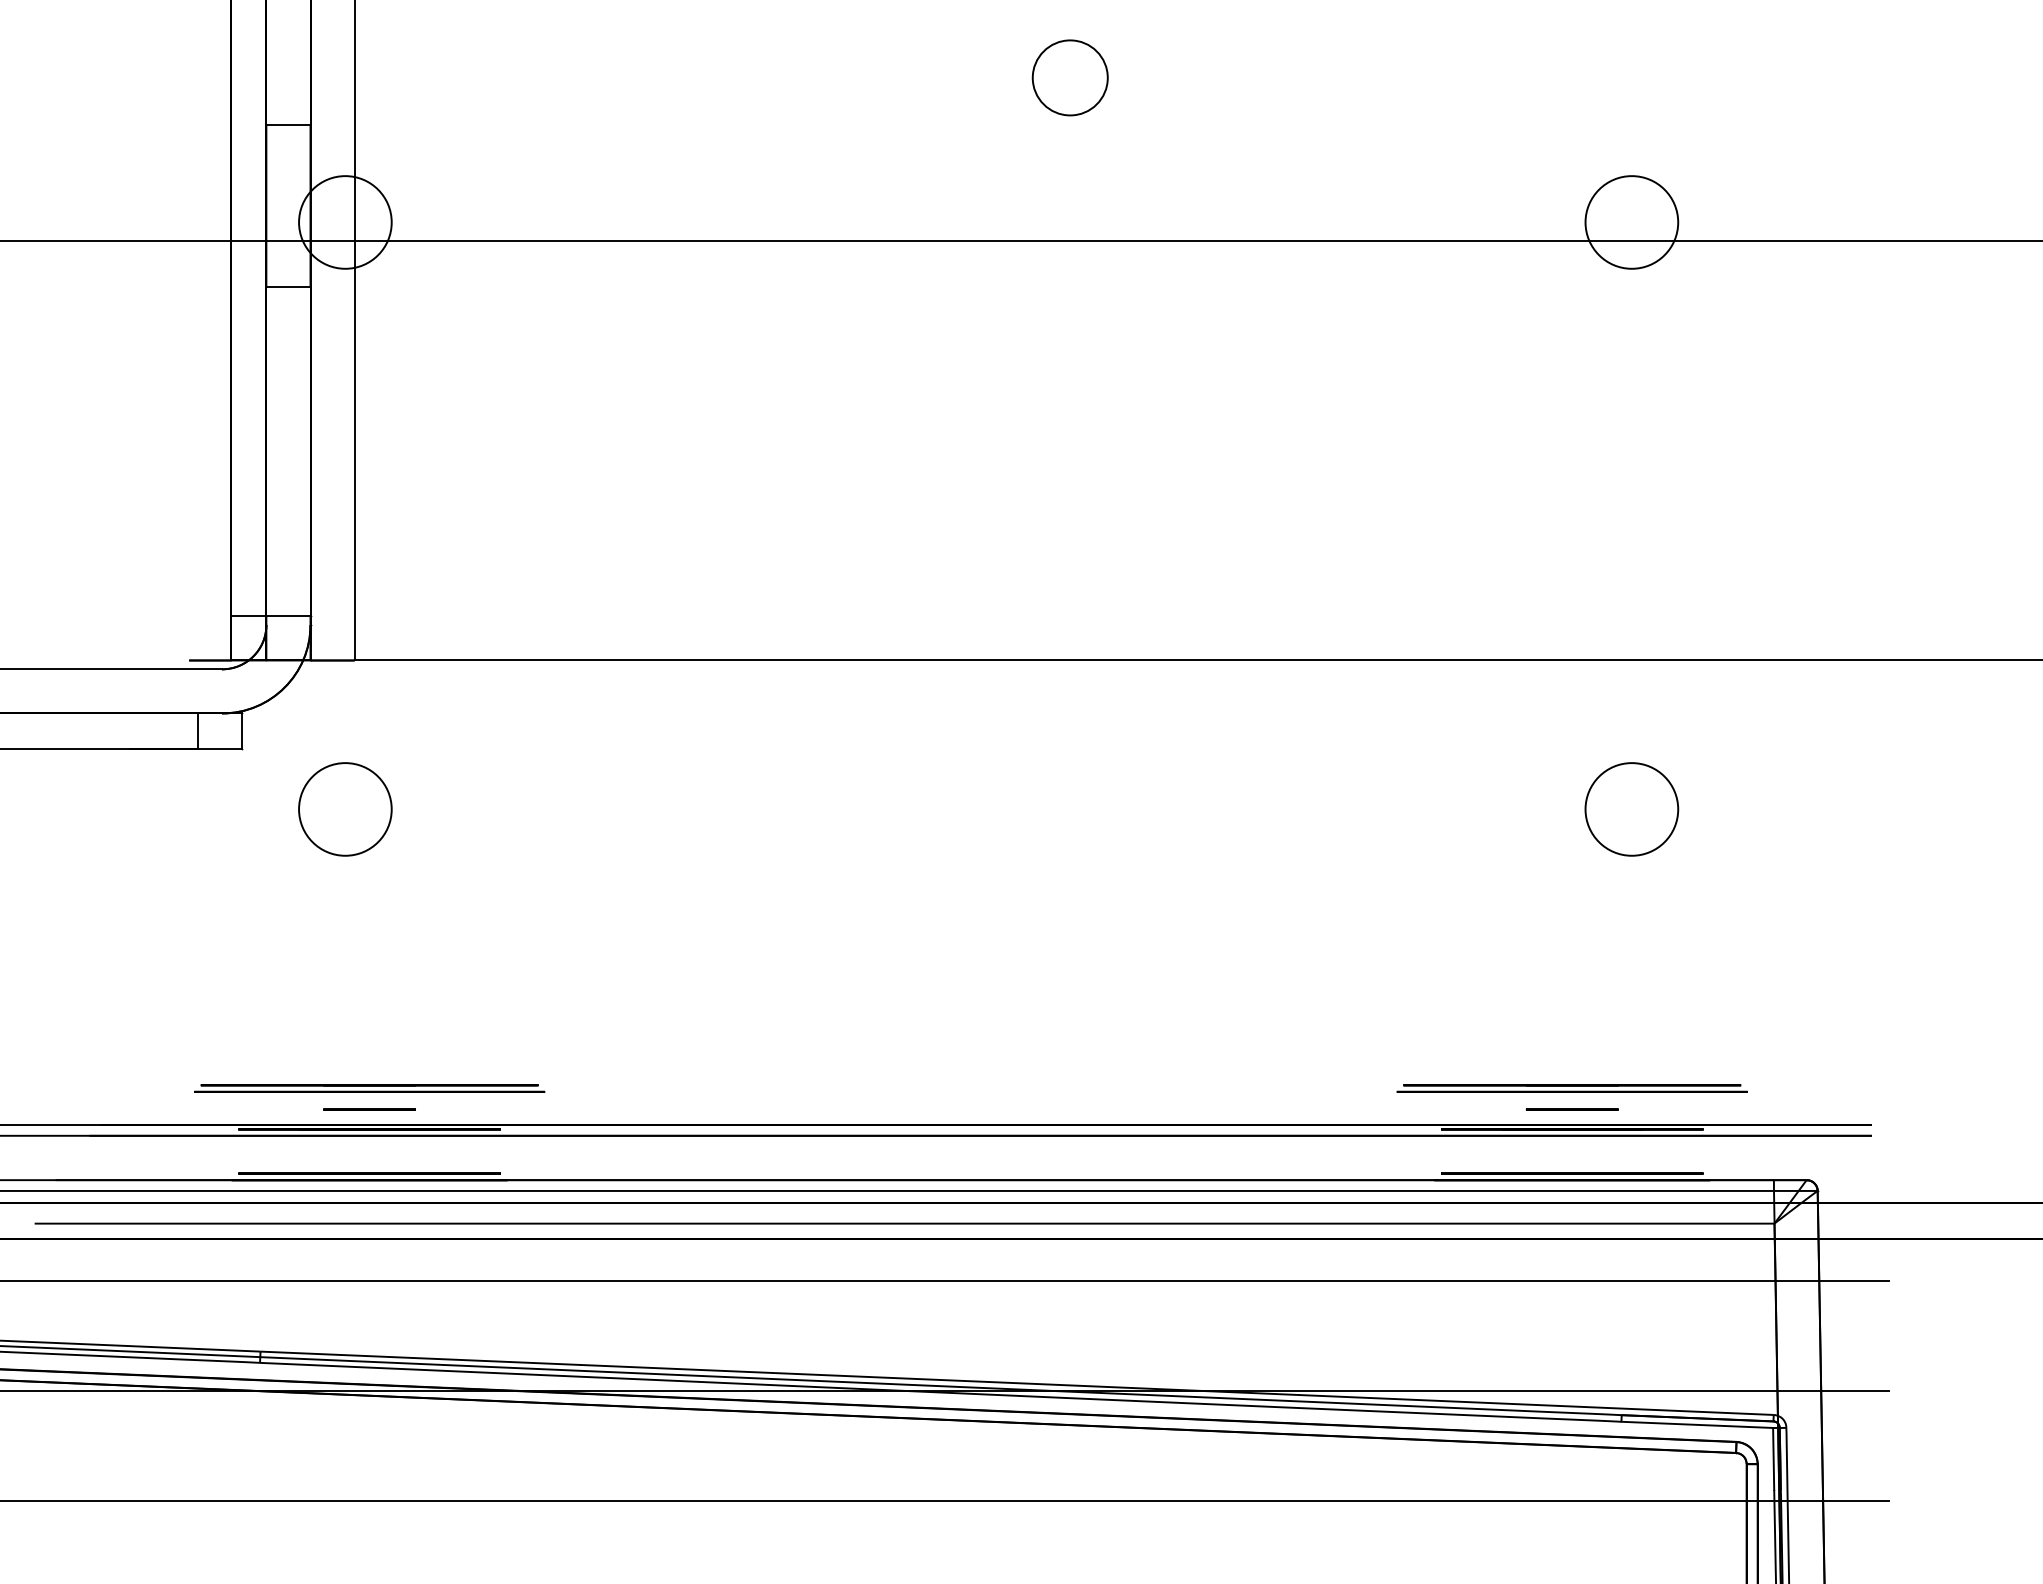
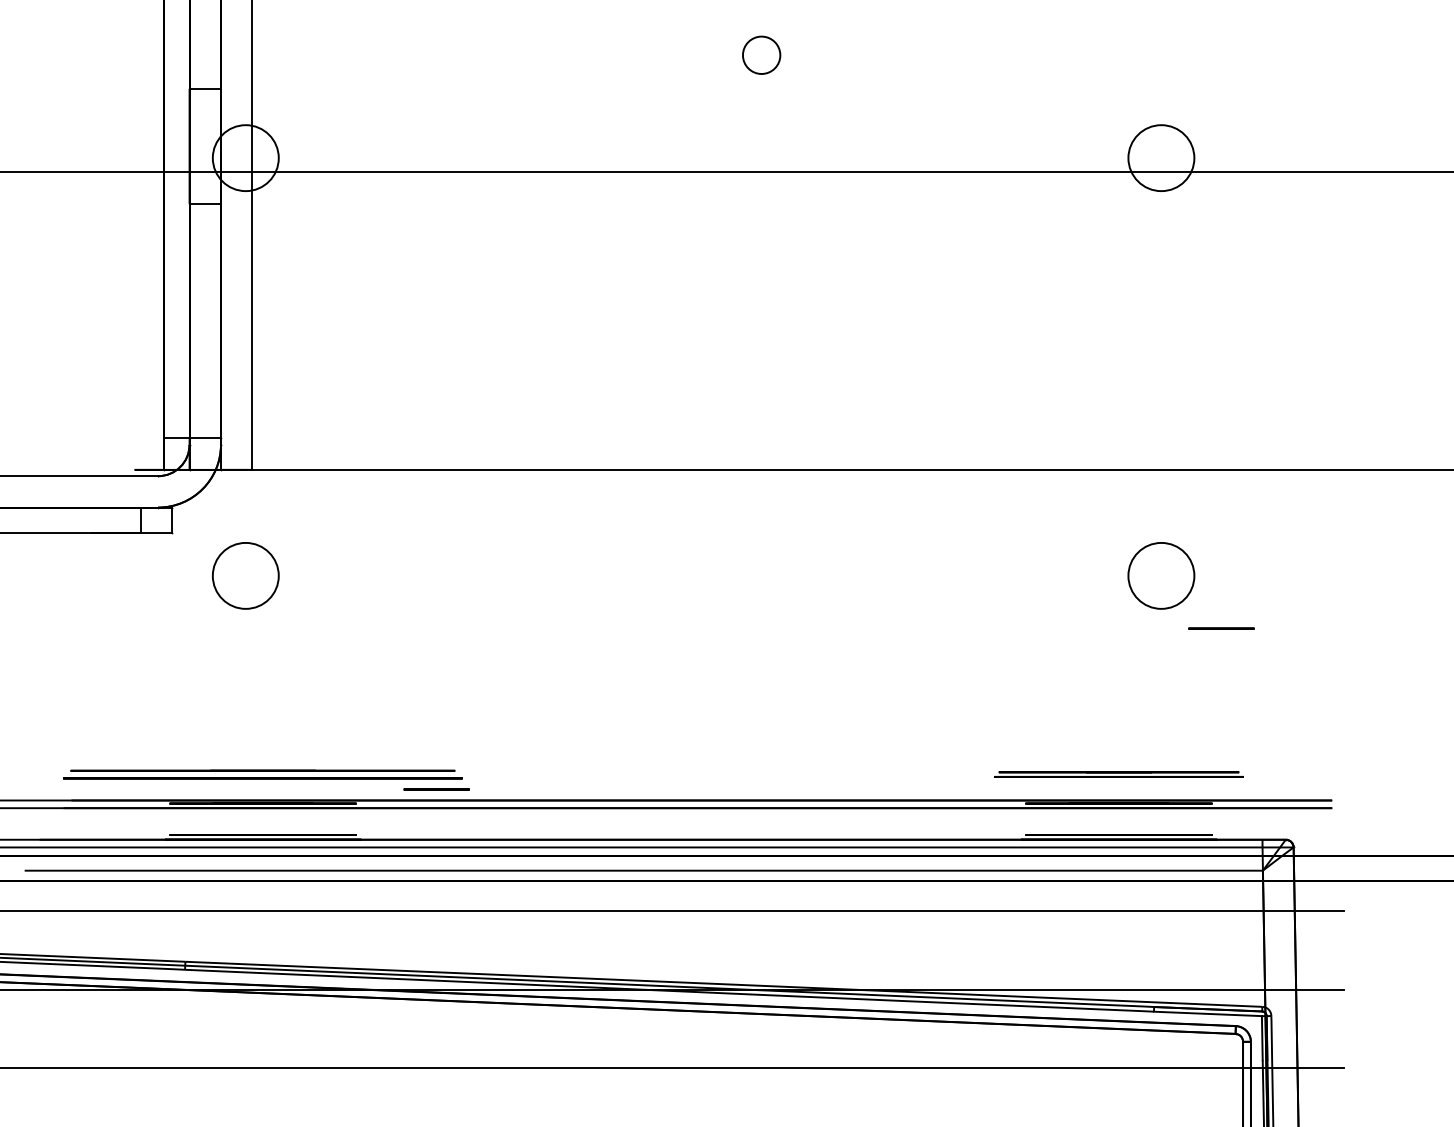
circle: (1069, 77) -> (761, 54), size x0.7
part: (369, 1088) -> (262, 774), size x1.6
line: (369, 1109) -> (436, 789), moved
line: (1571, 1109) -> (1220, 628), moved

